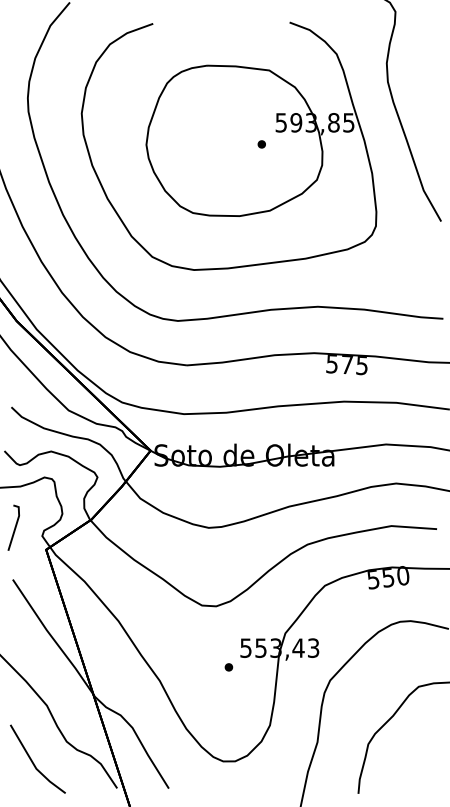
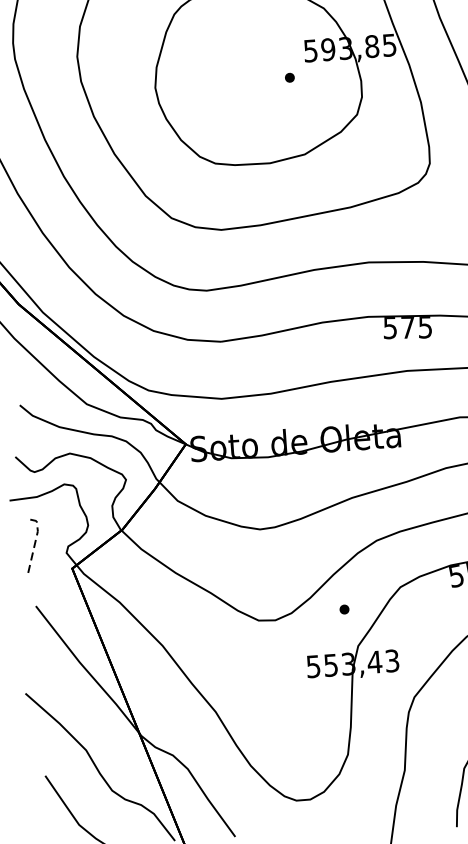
line: (16, 525) -> (35, 542), solid -> dashed
part: (228, 667) -> (344, 609), moved

